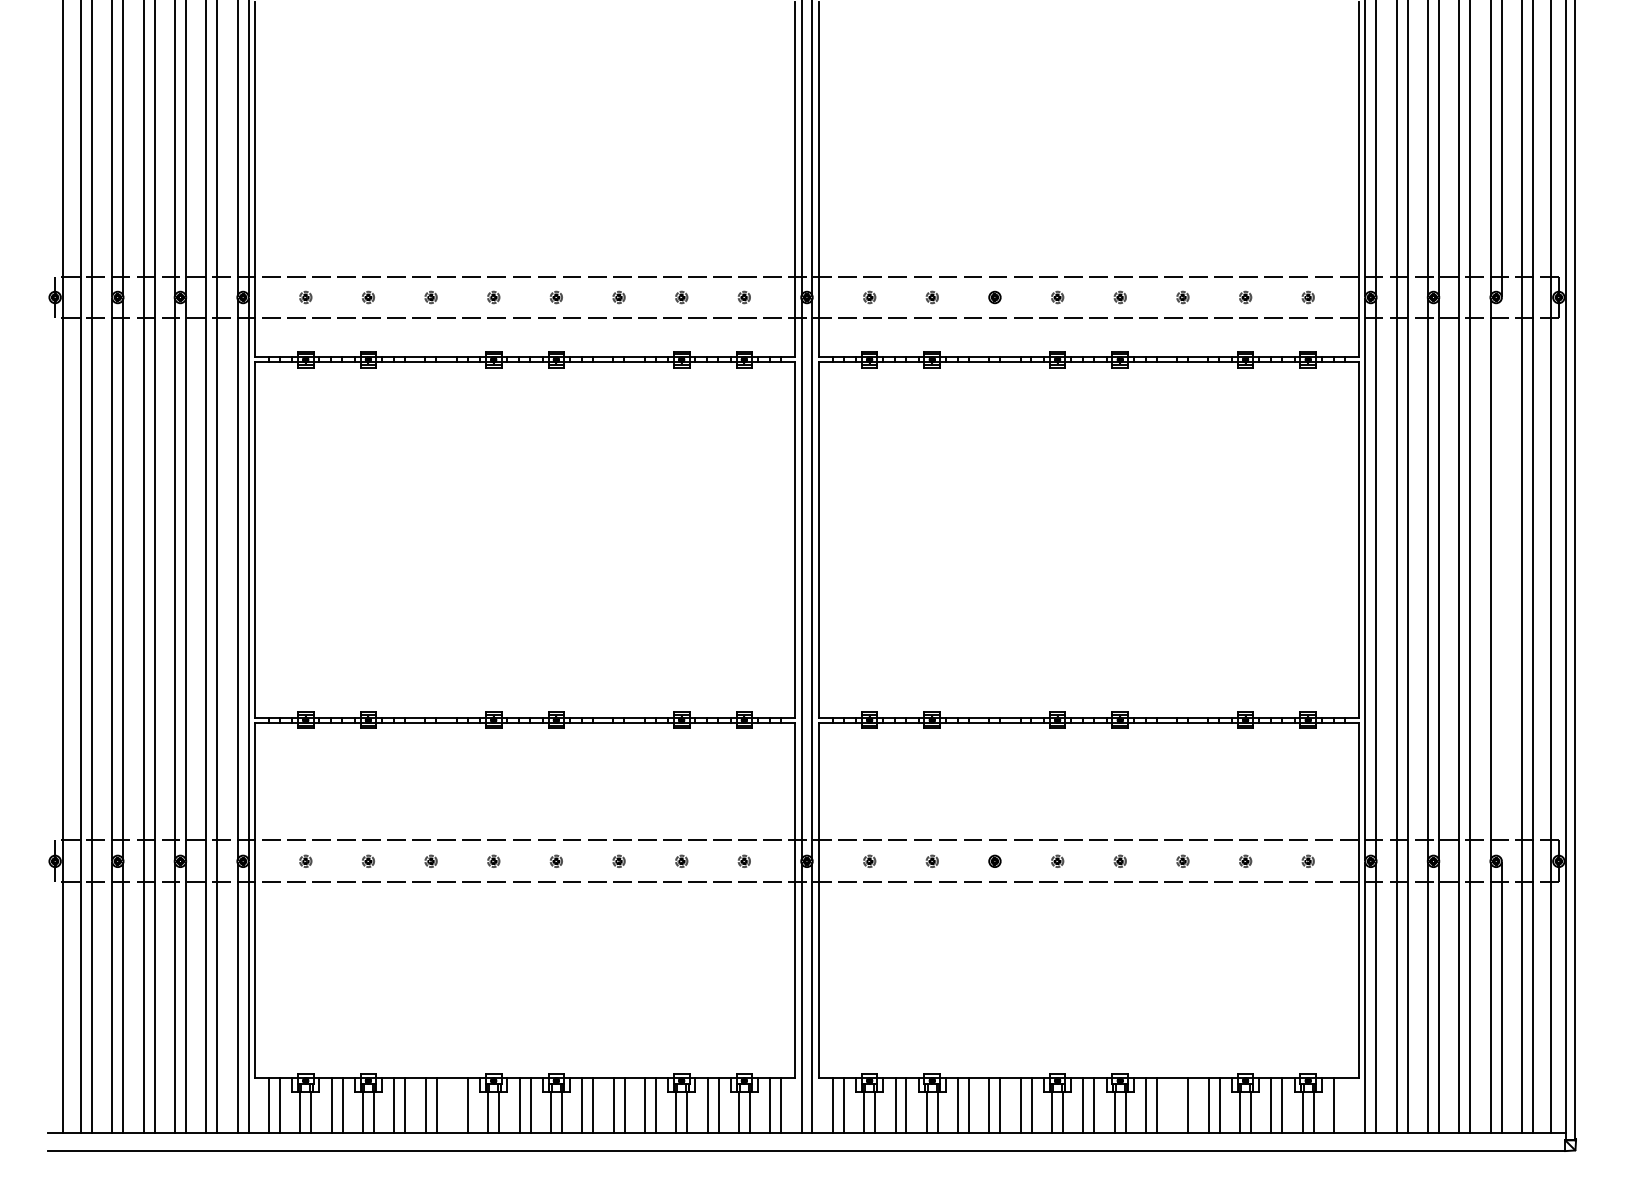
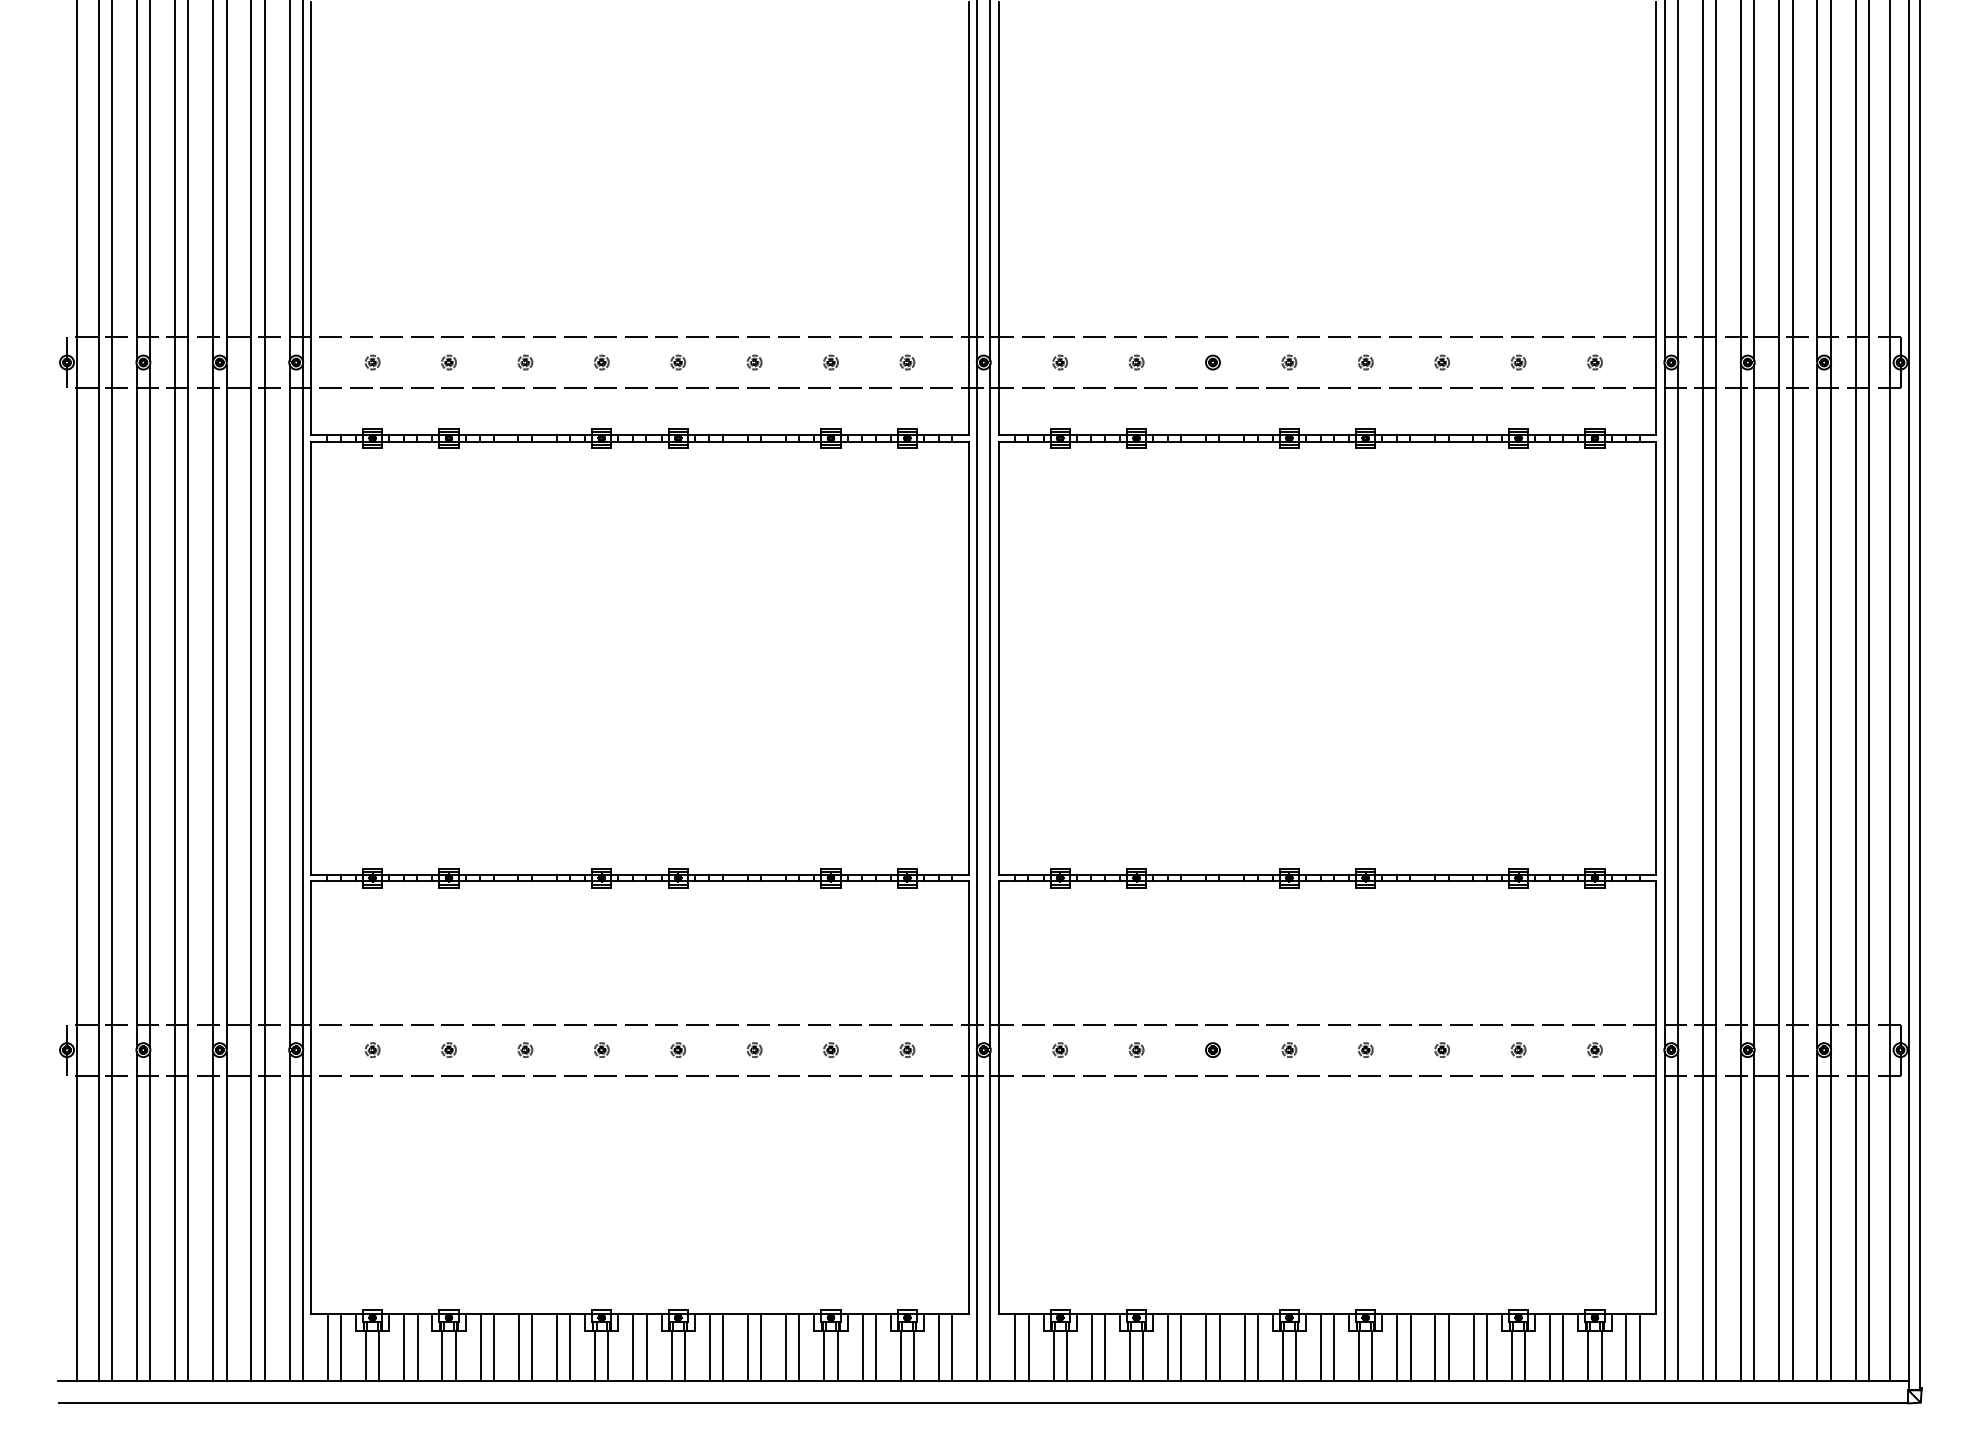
line: (1501, 579) -> (1830, 706), added
line: (456, 1105) -> (556, 1347), added
line: (1177, 1105) -> (1435, 1347), added
line: (1344, 1105) -> (1639, 1347), added

